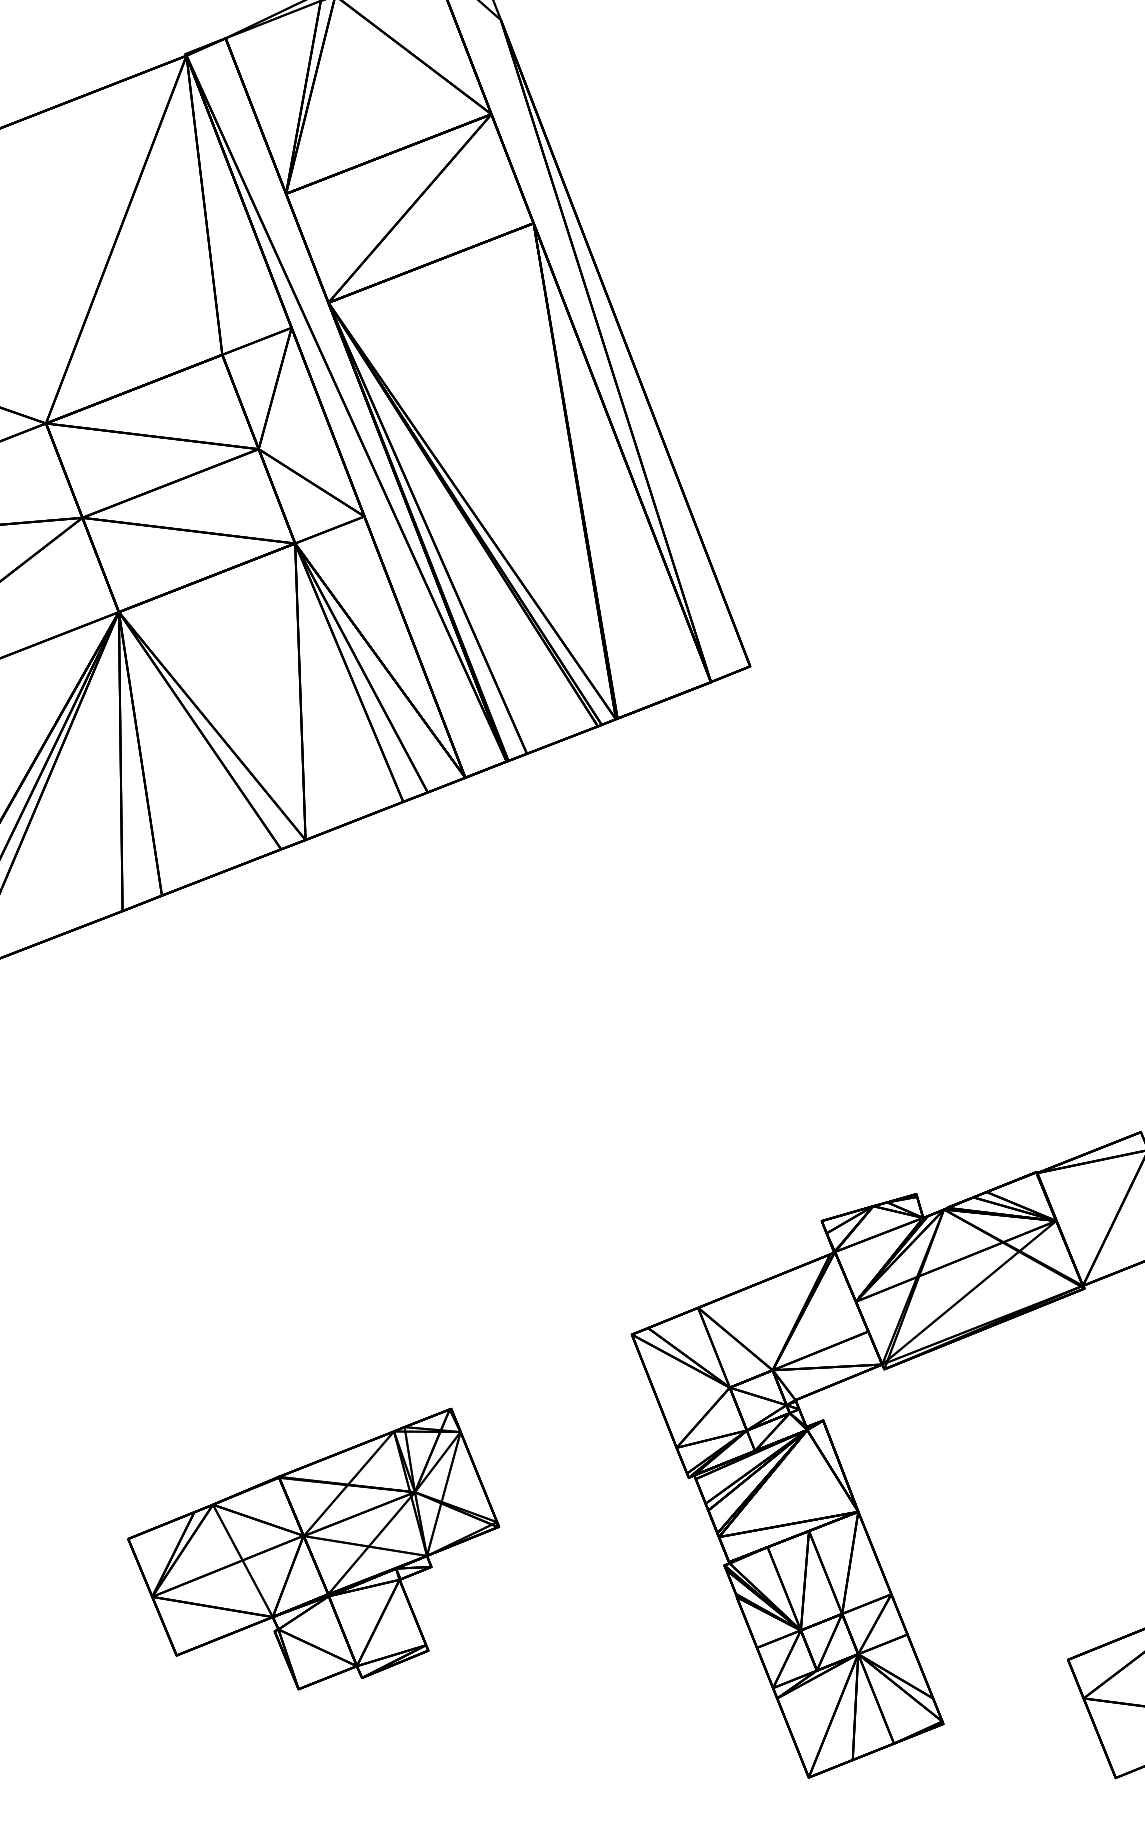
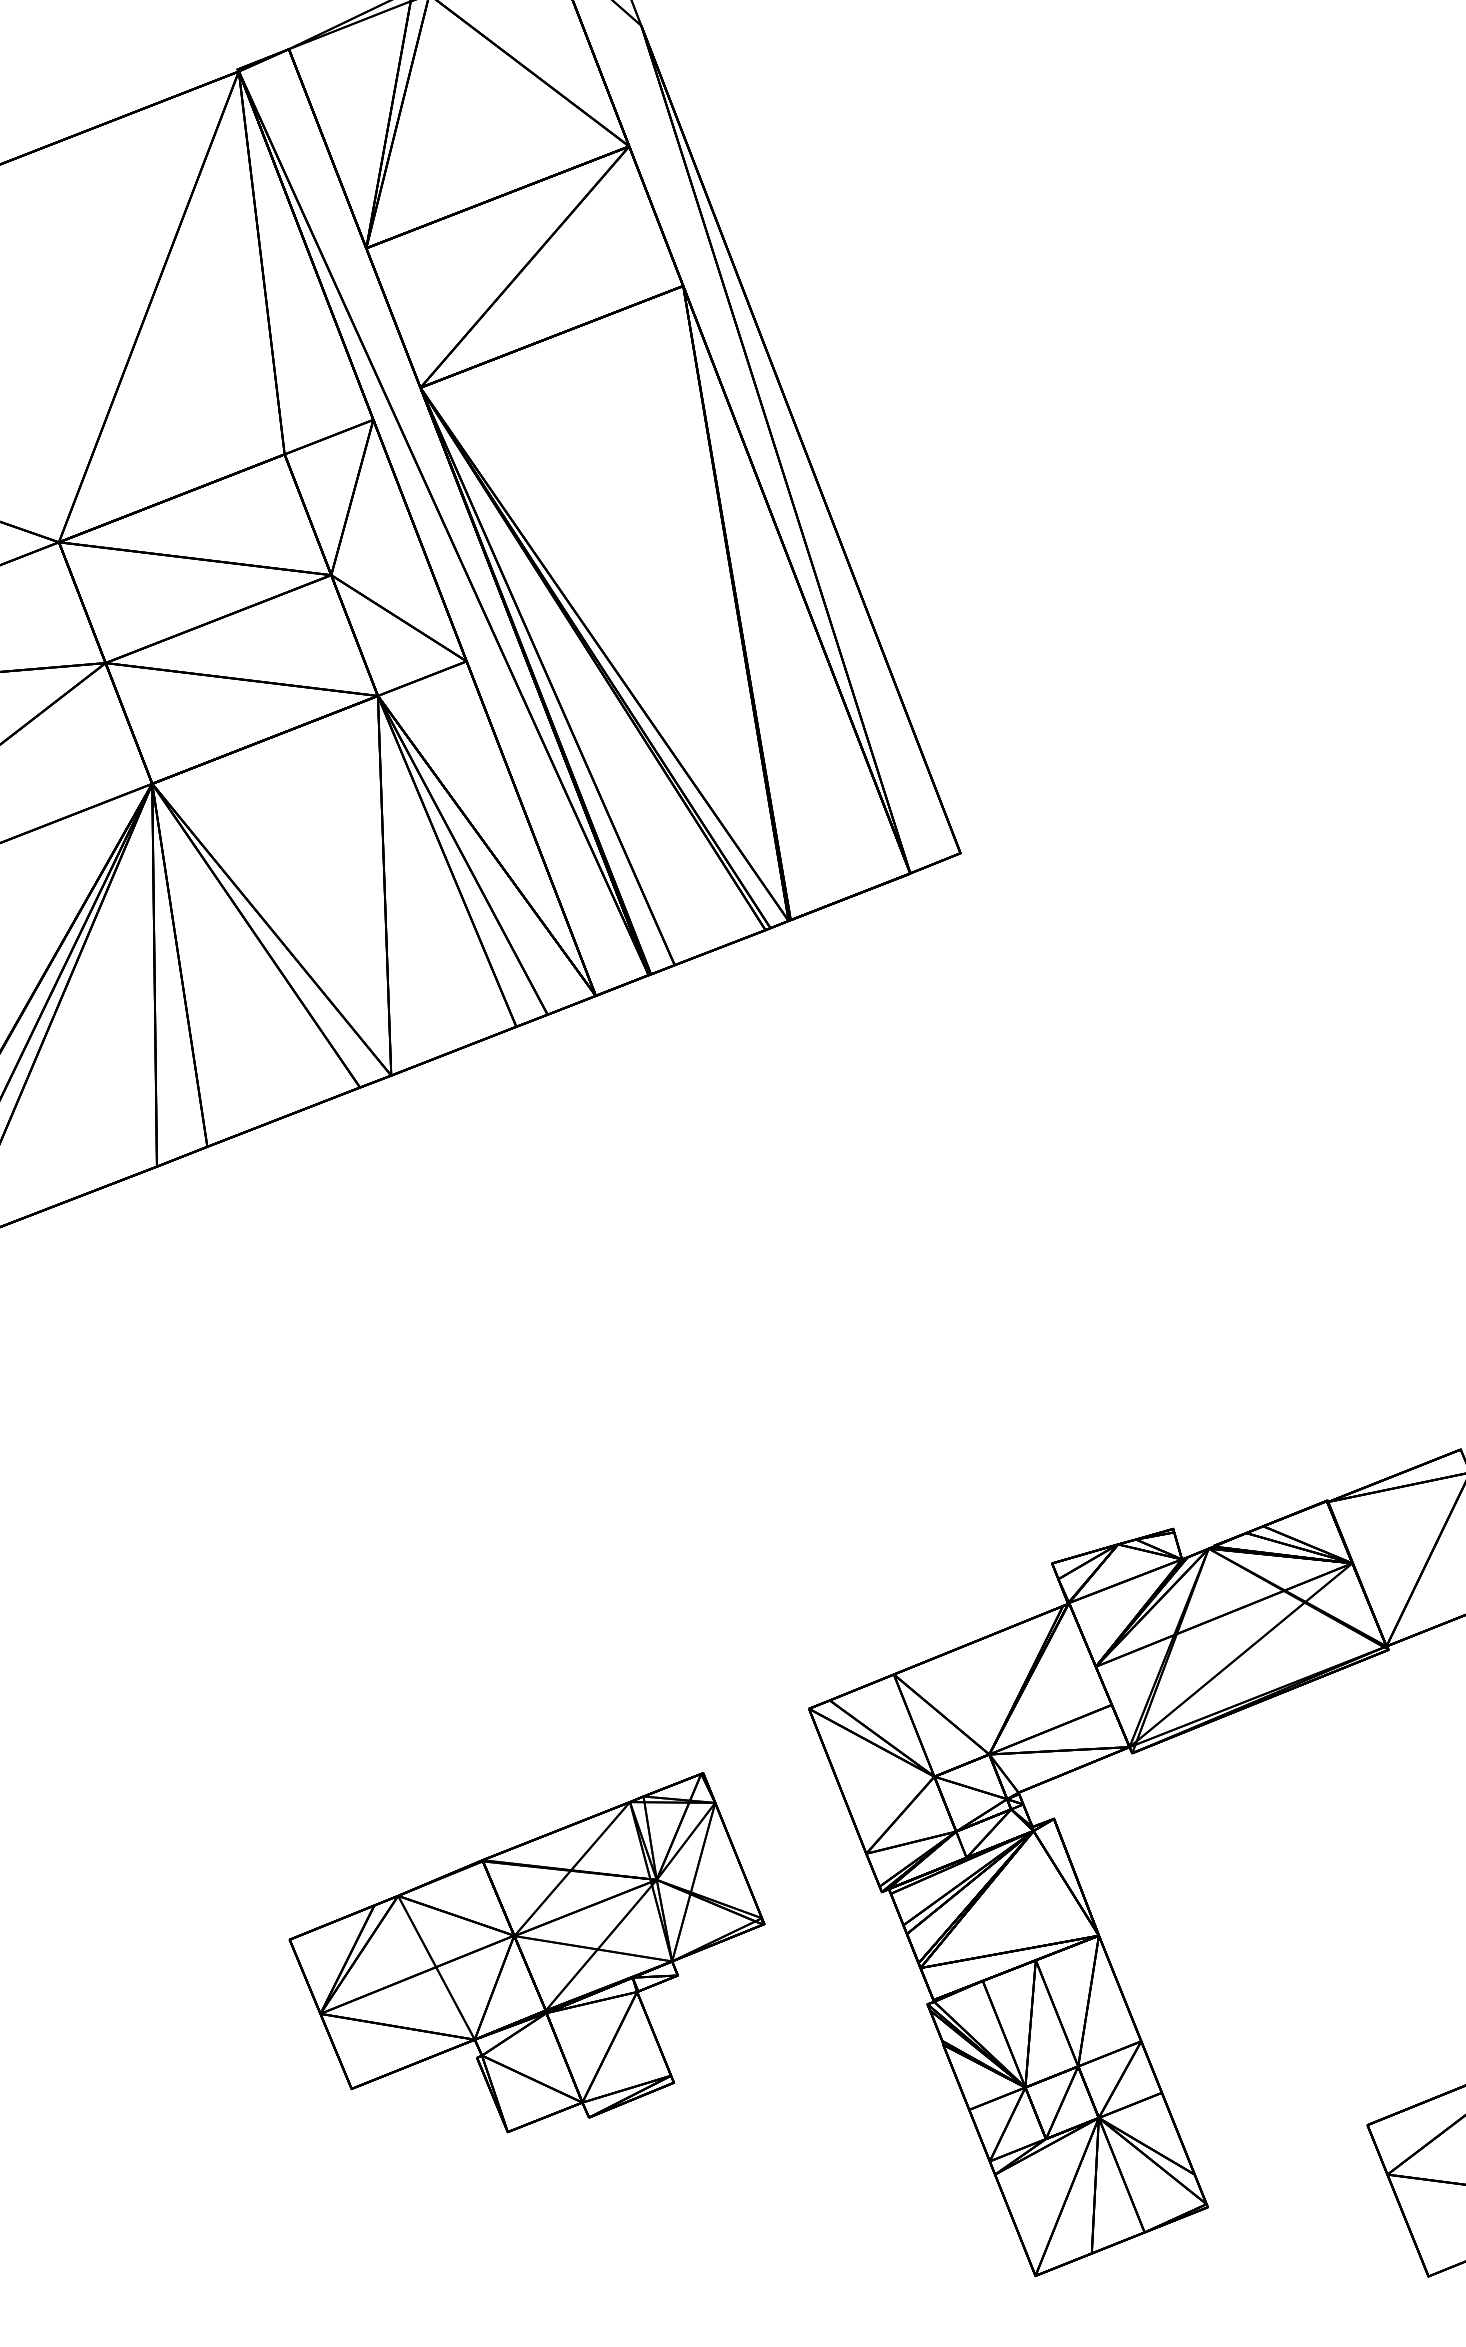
part: (313, 1548) -> (526, 1951), moved

